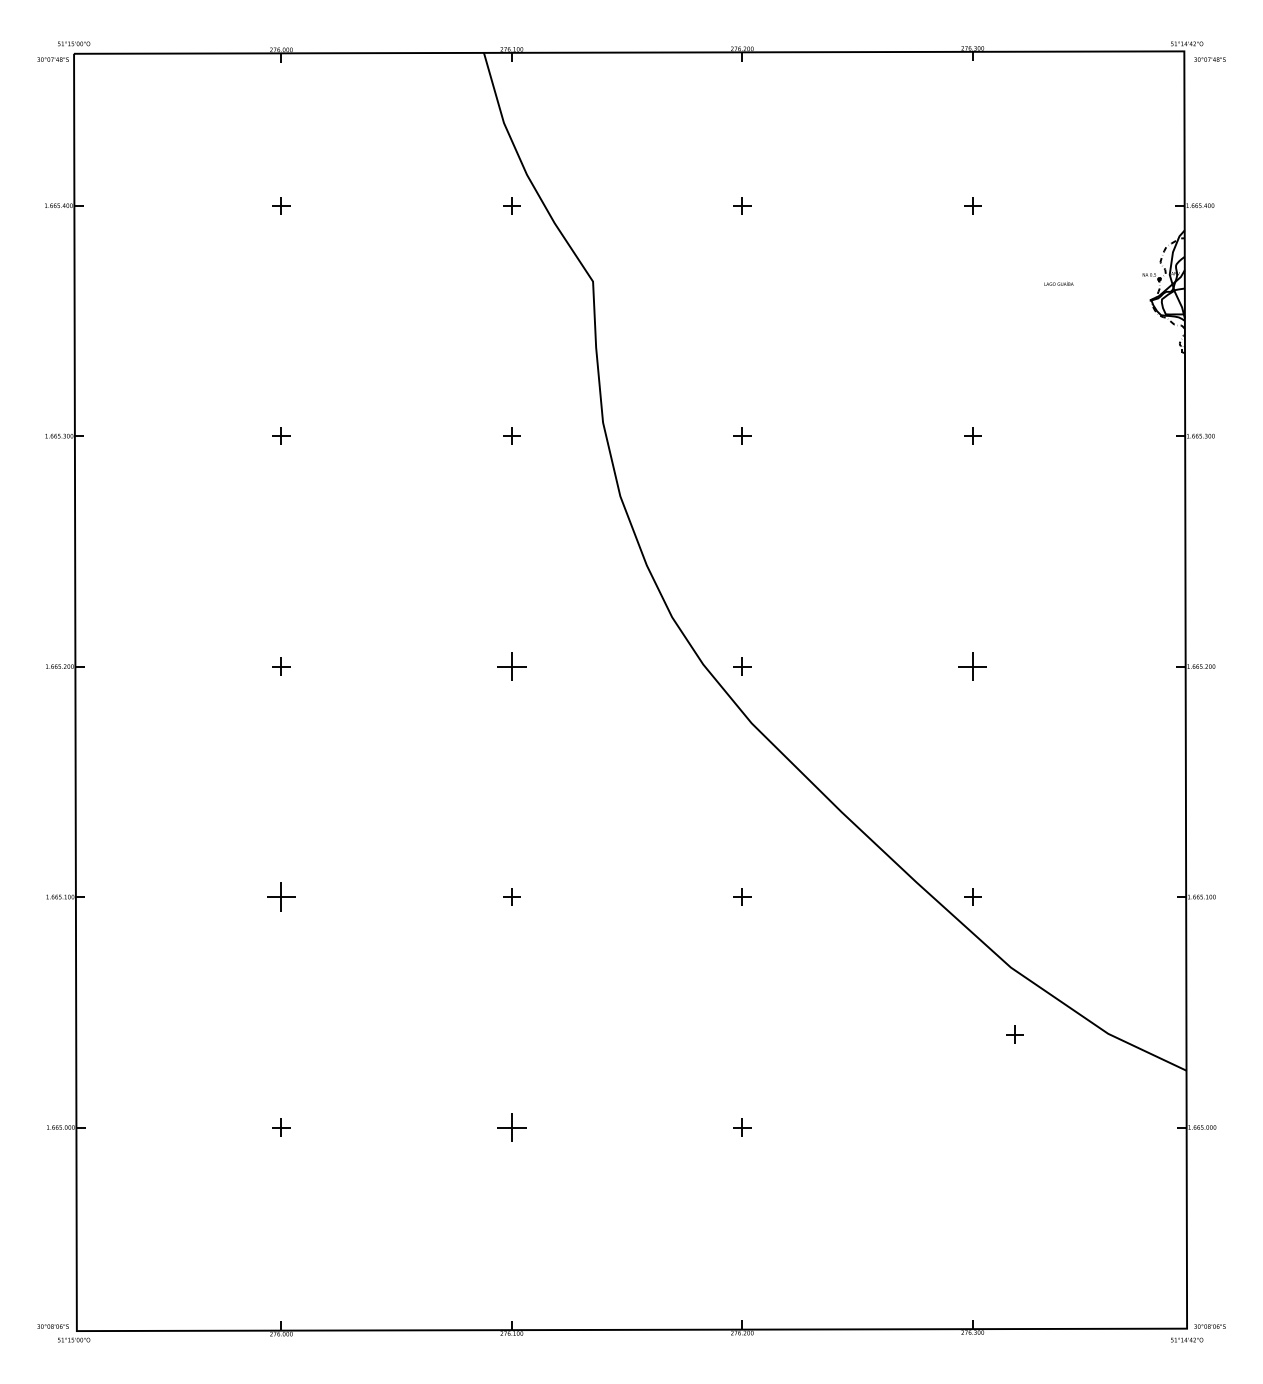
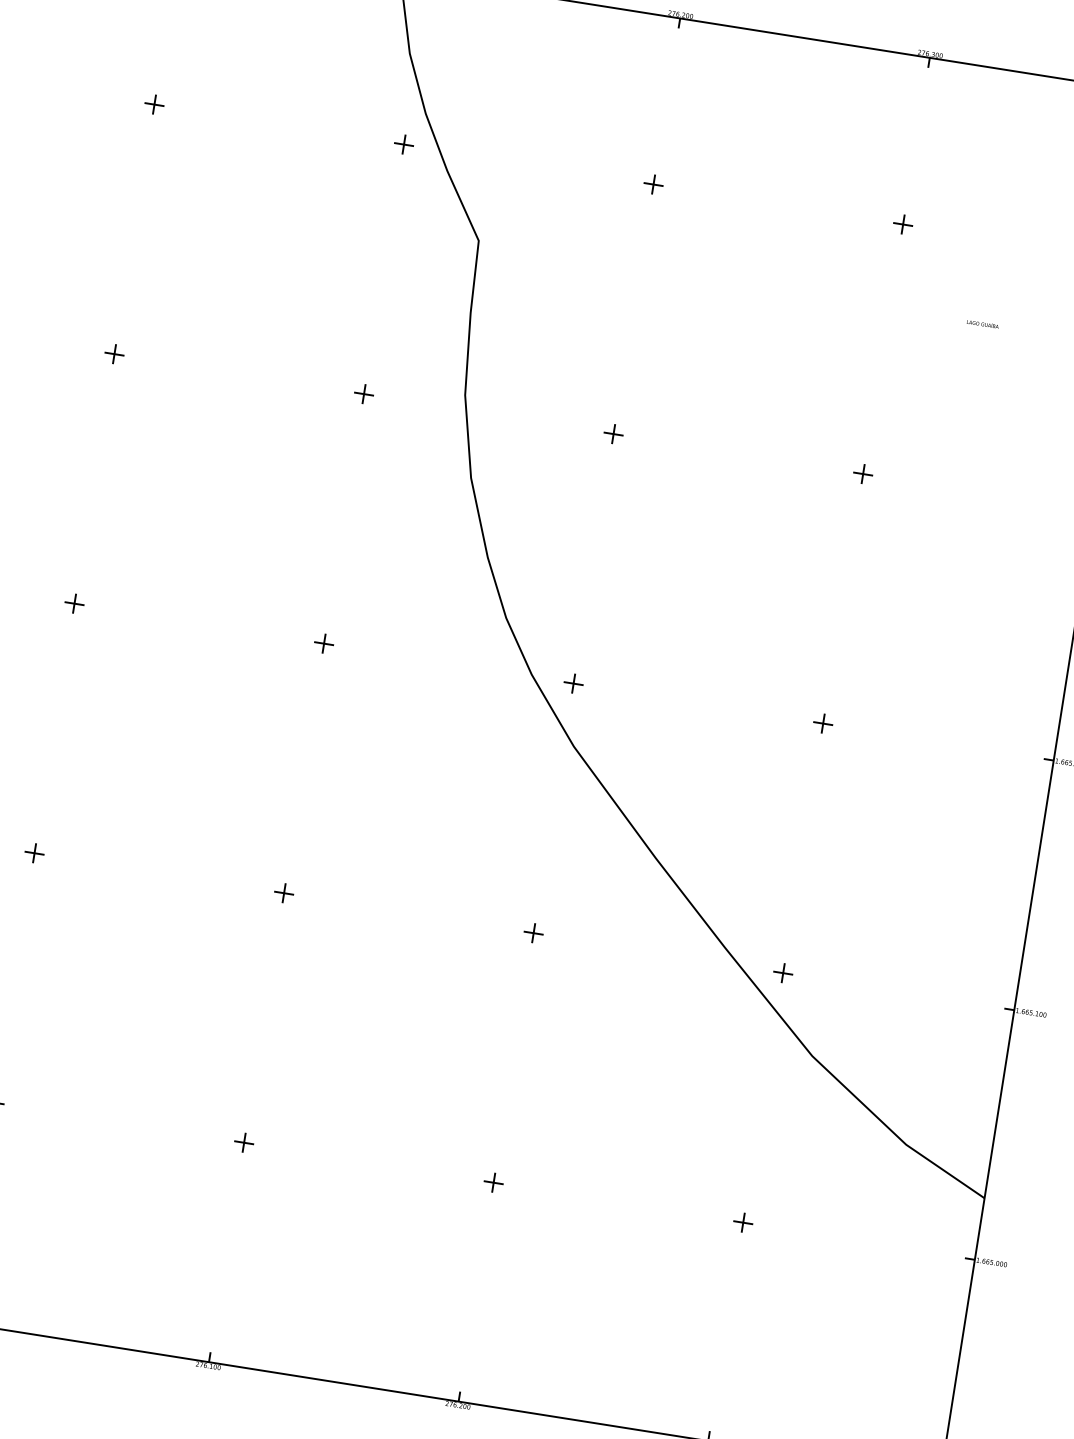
part: (511, 666) -> (323, 643), size x0.62
part: (972, 666) -> (822, 723), size x0.62
part: (281, 896) -> (34, 852), size x0.62
part: (1014, 1034) -> (742, 1222), moved
part: (511, 1127) -> (243, 1142), size x0.62

